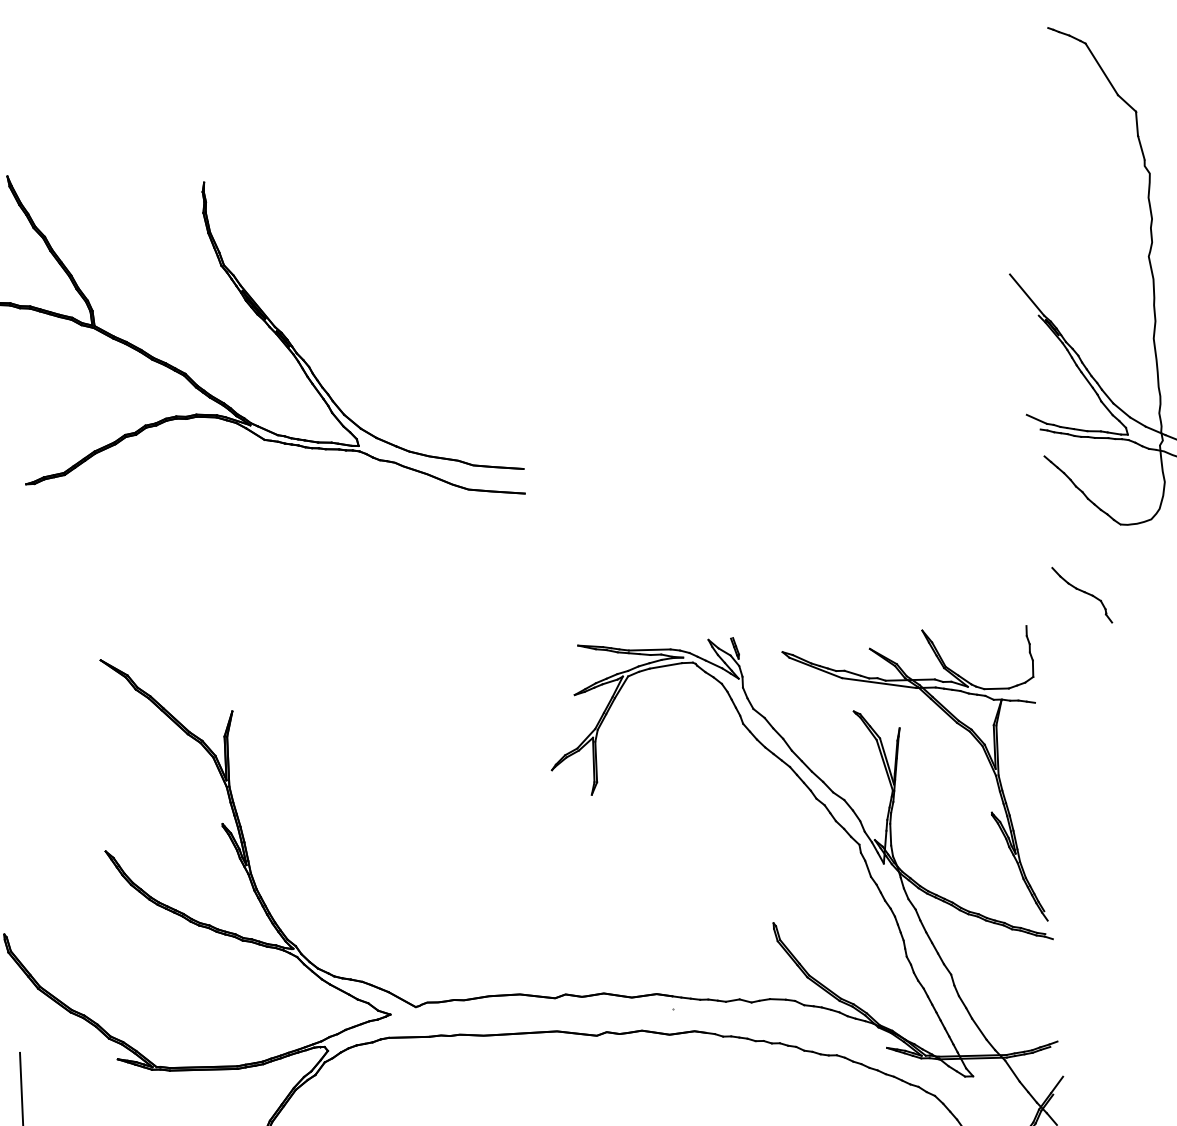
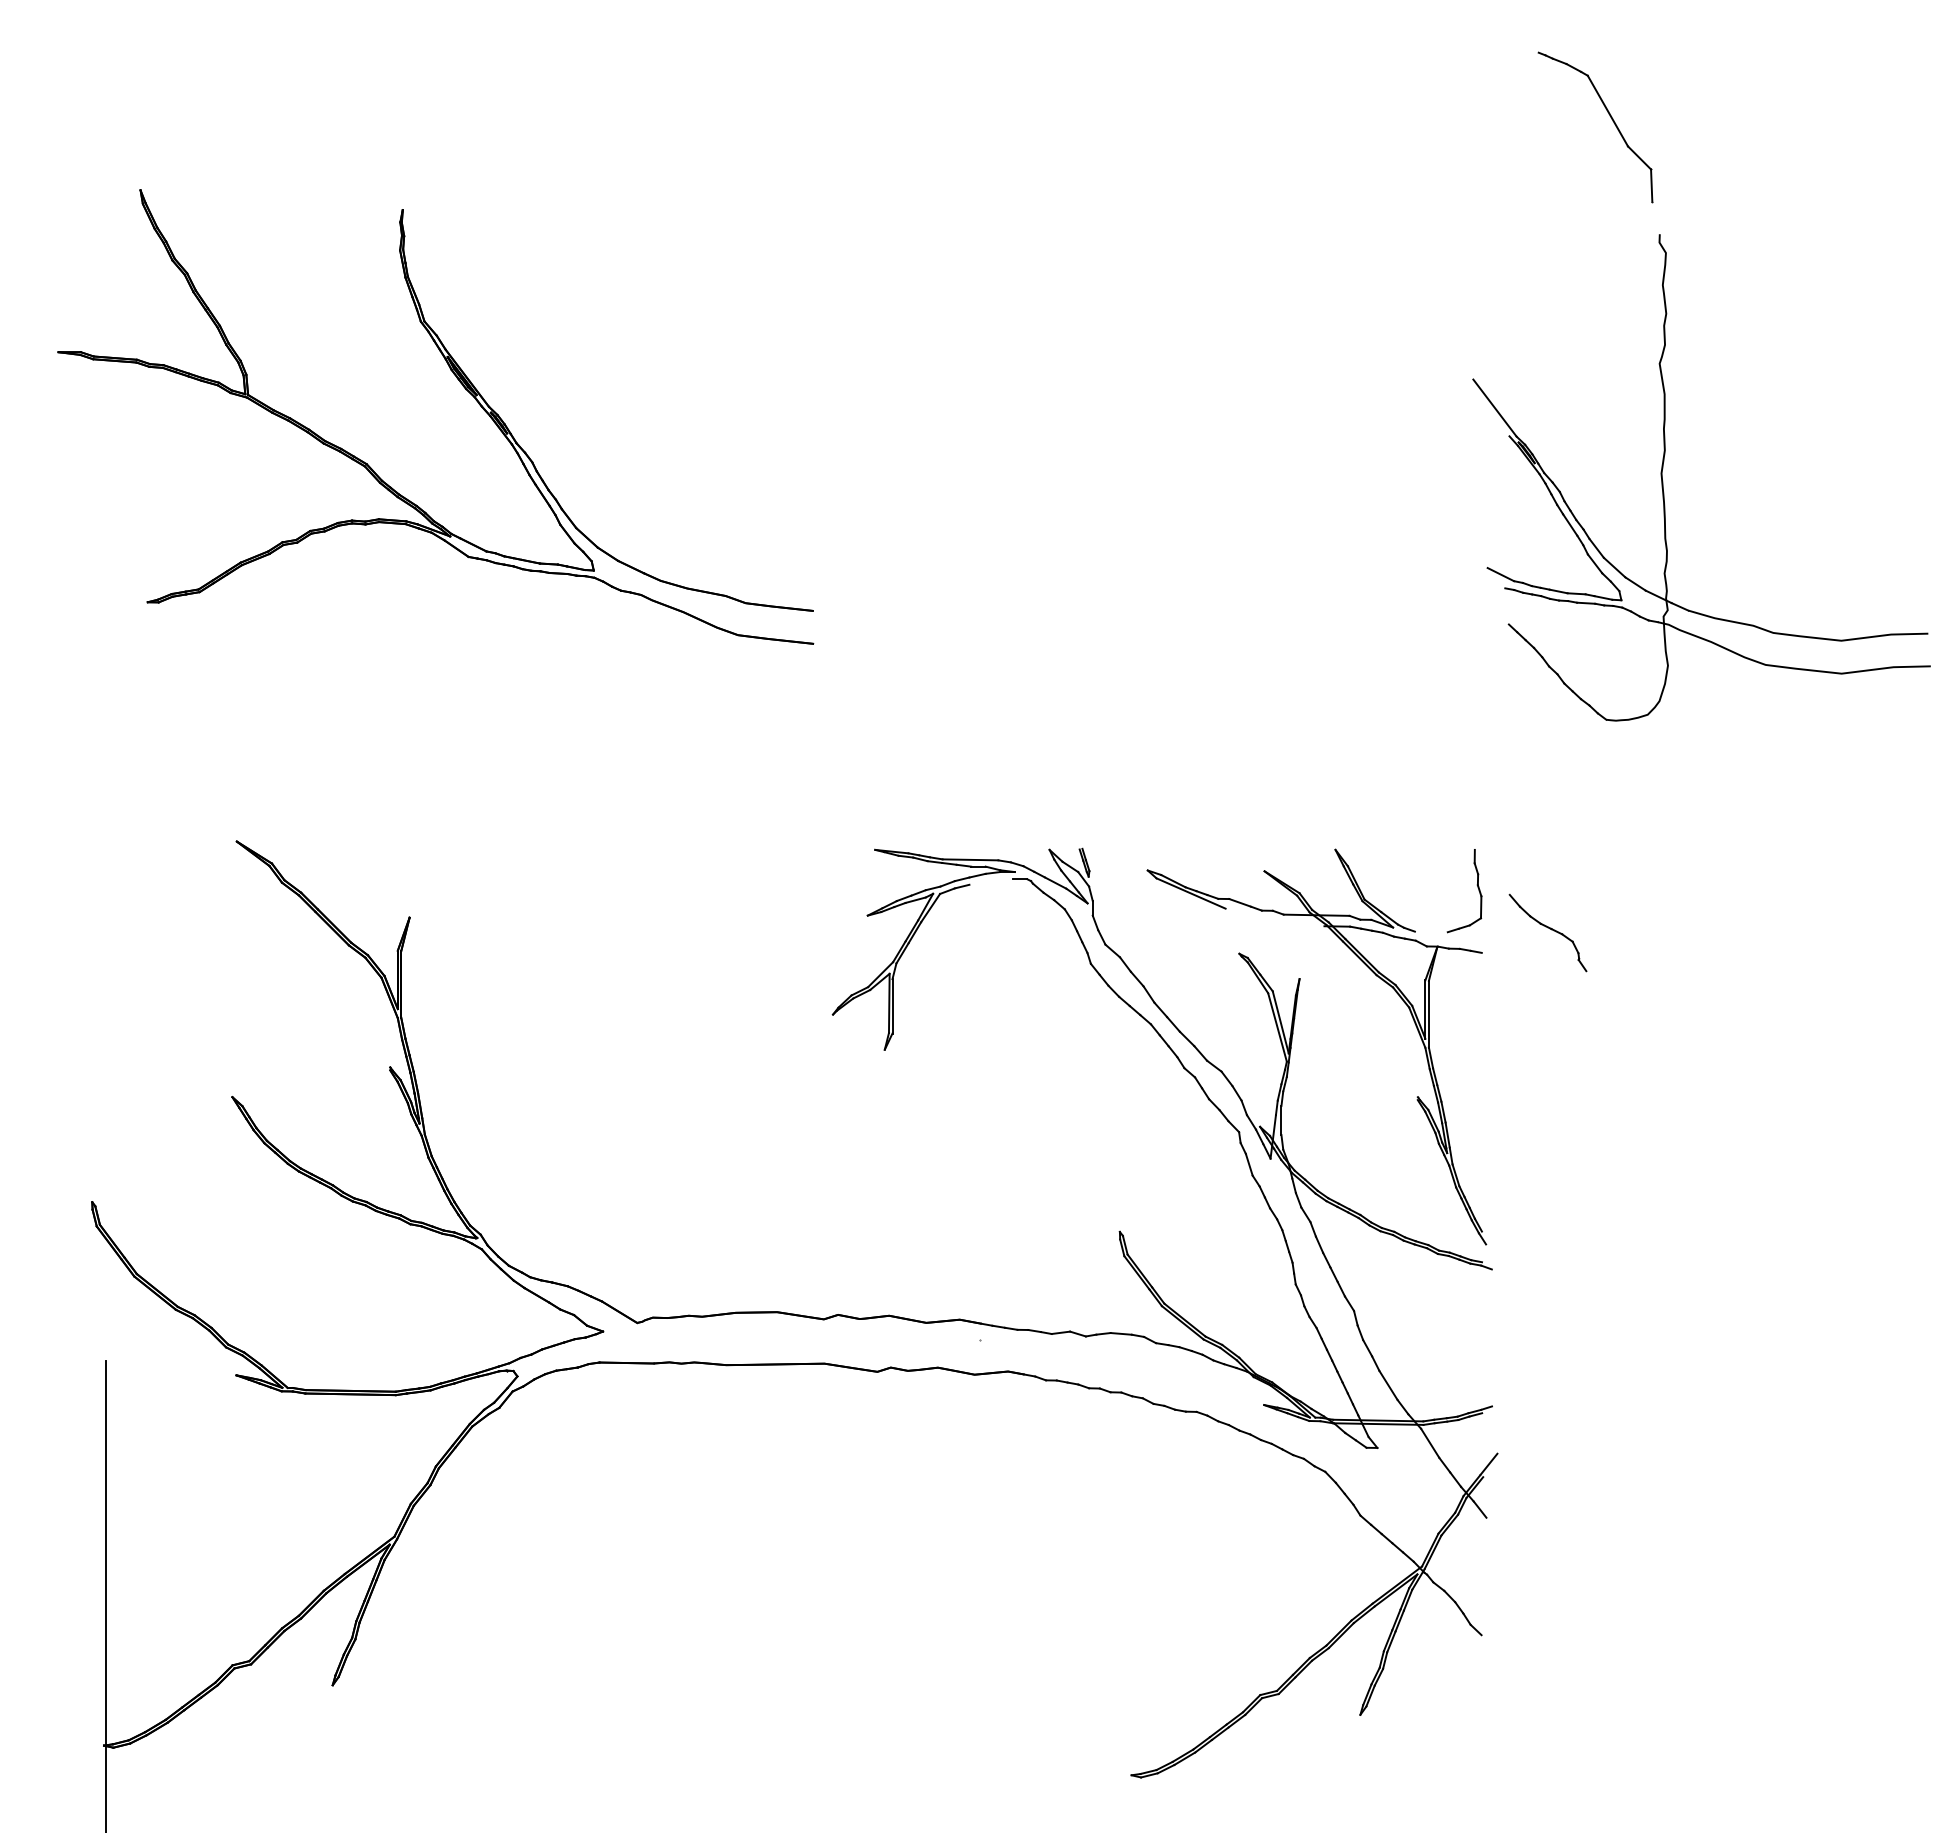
line: (1140, 147) -> (1655, 217), removed
part: (1081, 594) -> (1547, 932), moved
line: (665, 665) -> (990, 881), removed
line: (878, 683) -> (1274, 917), removed
line: (995, 688) -> (1430, 931), removed

